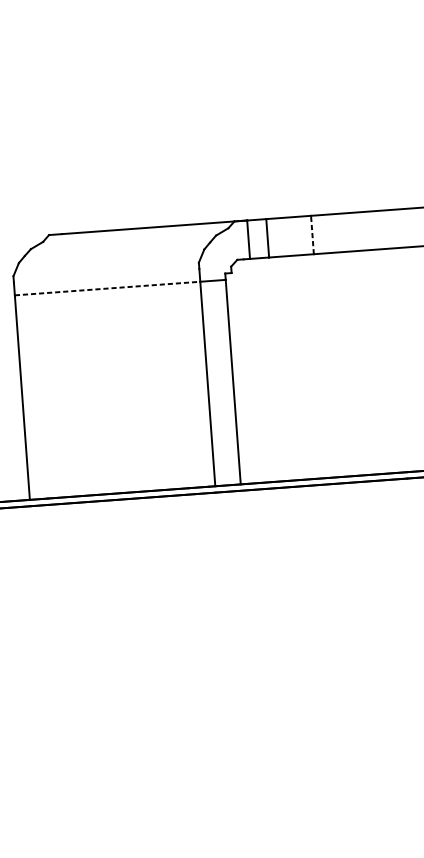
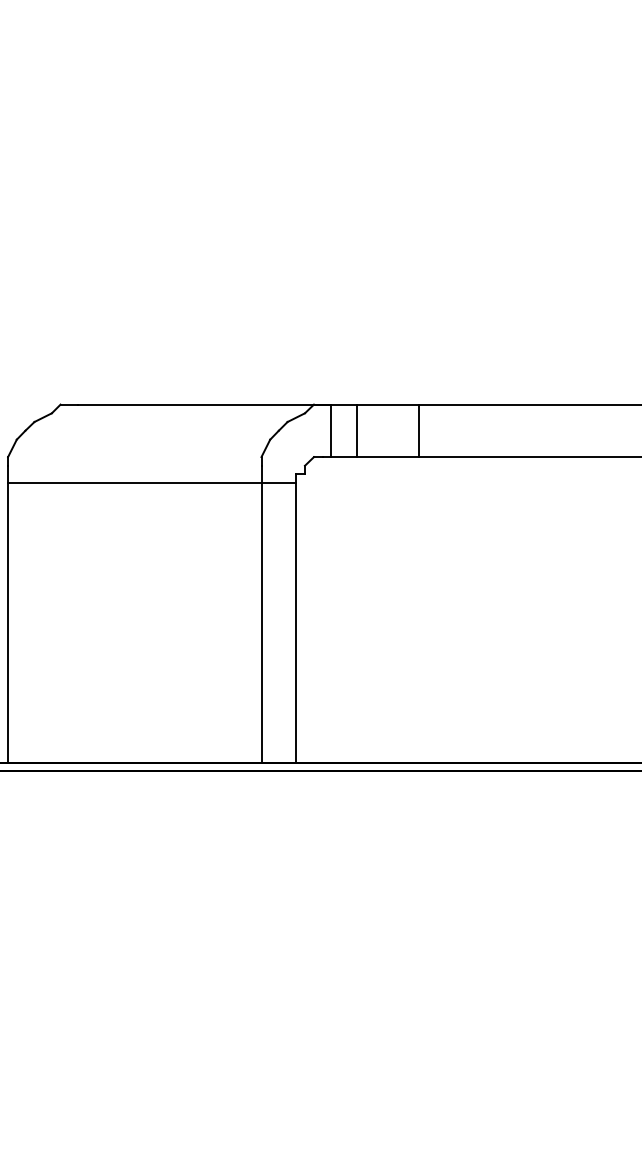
line: (312, 234) -> (418, 430), dashed -> solid
line: (107, 288) -> (134, 483), dashed -> solid

